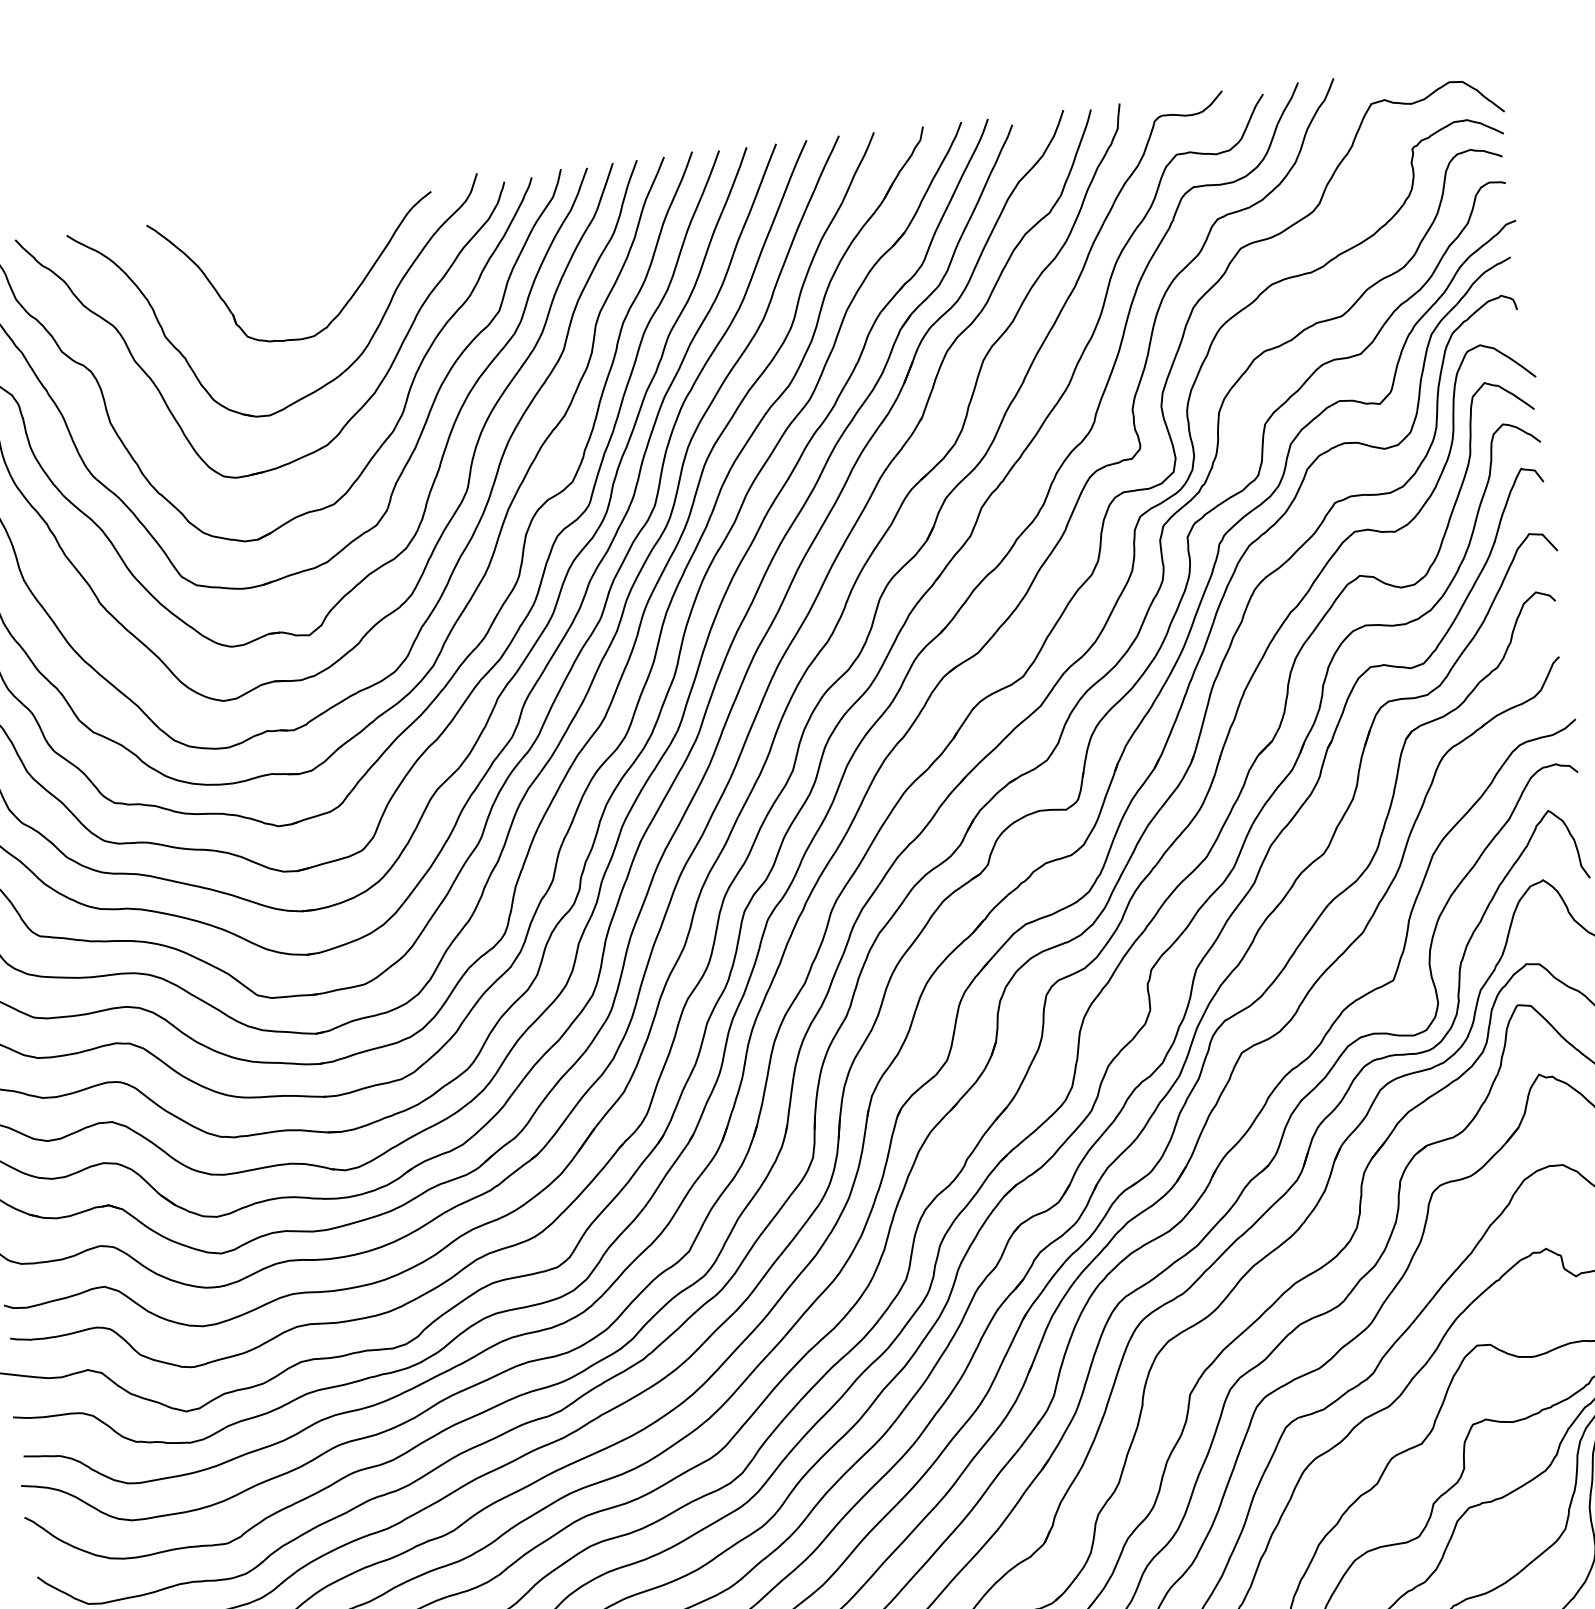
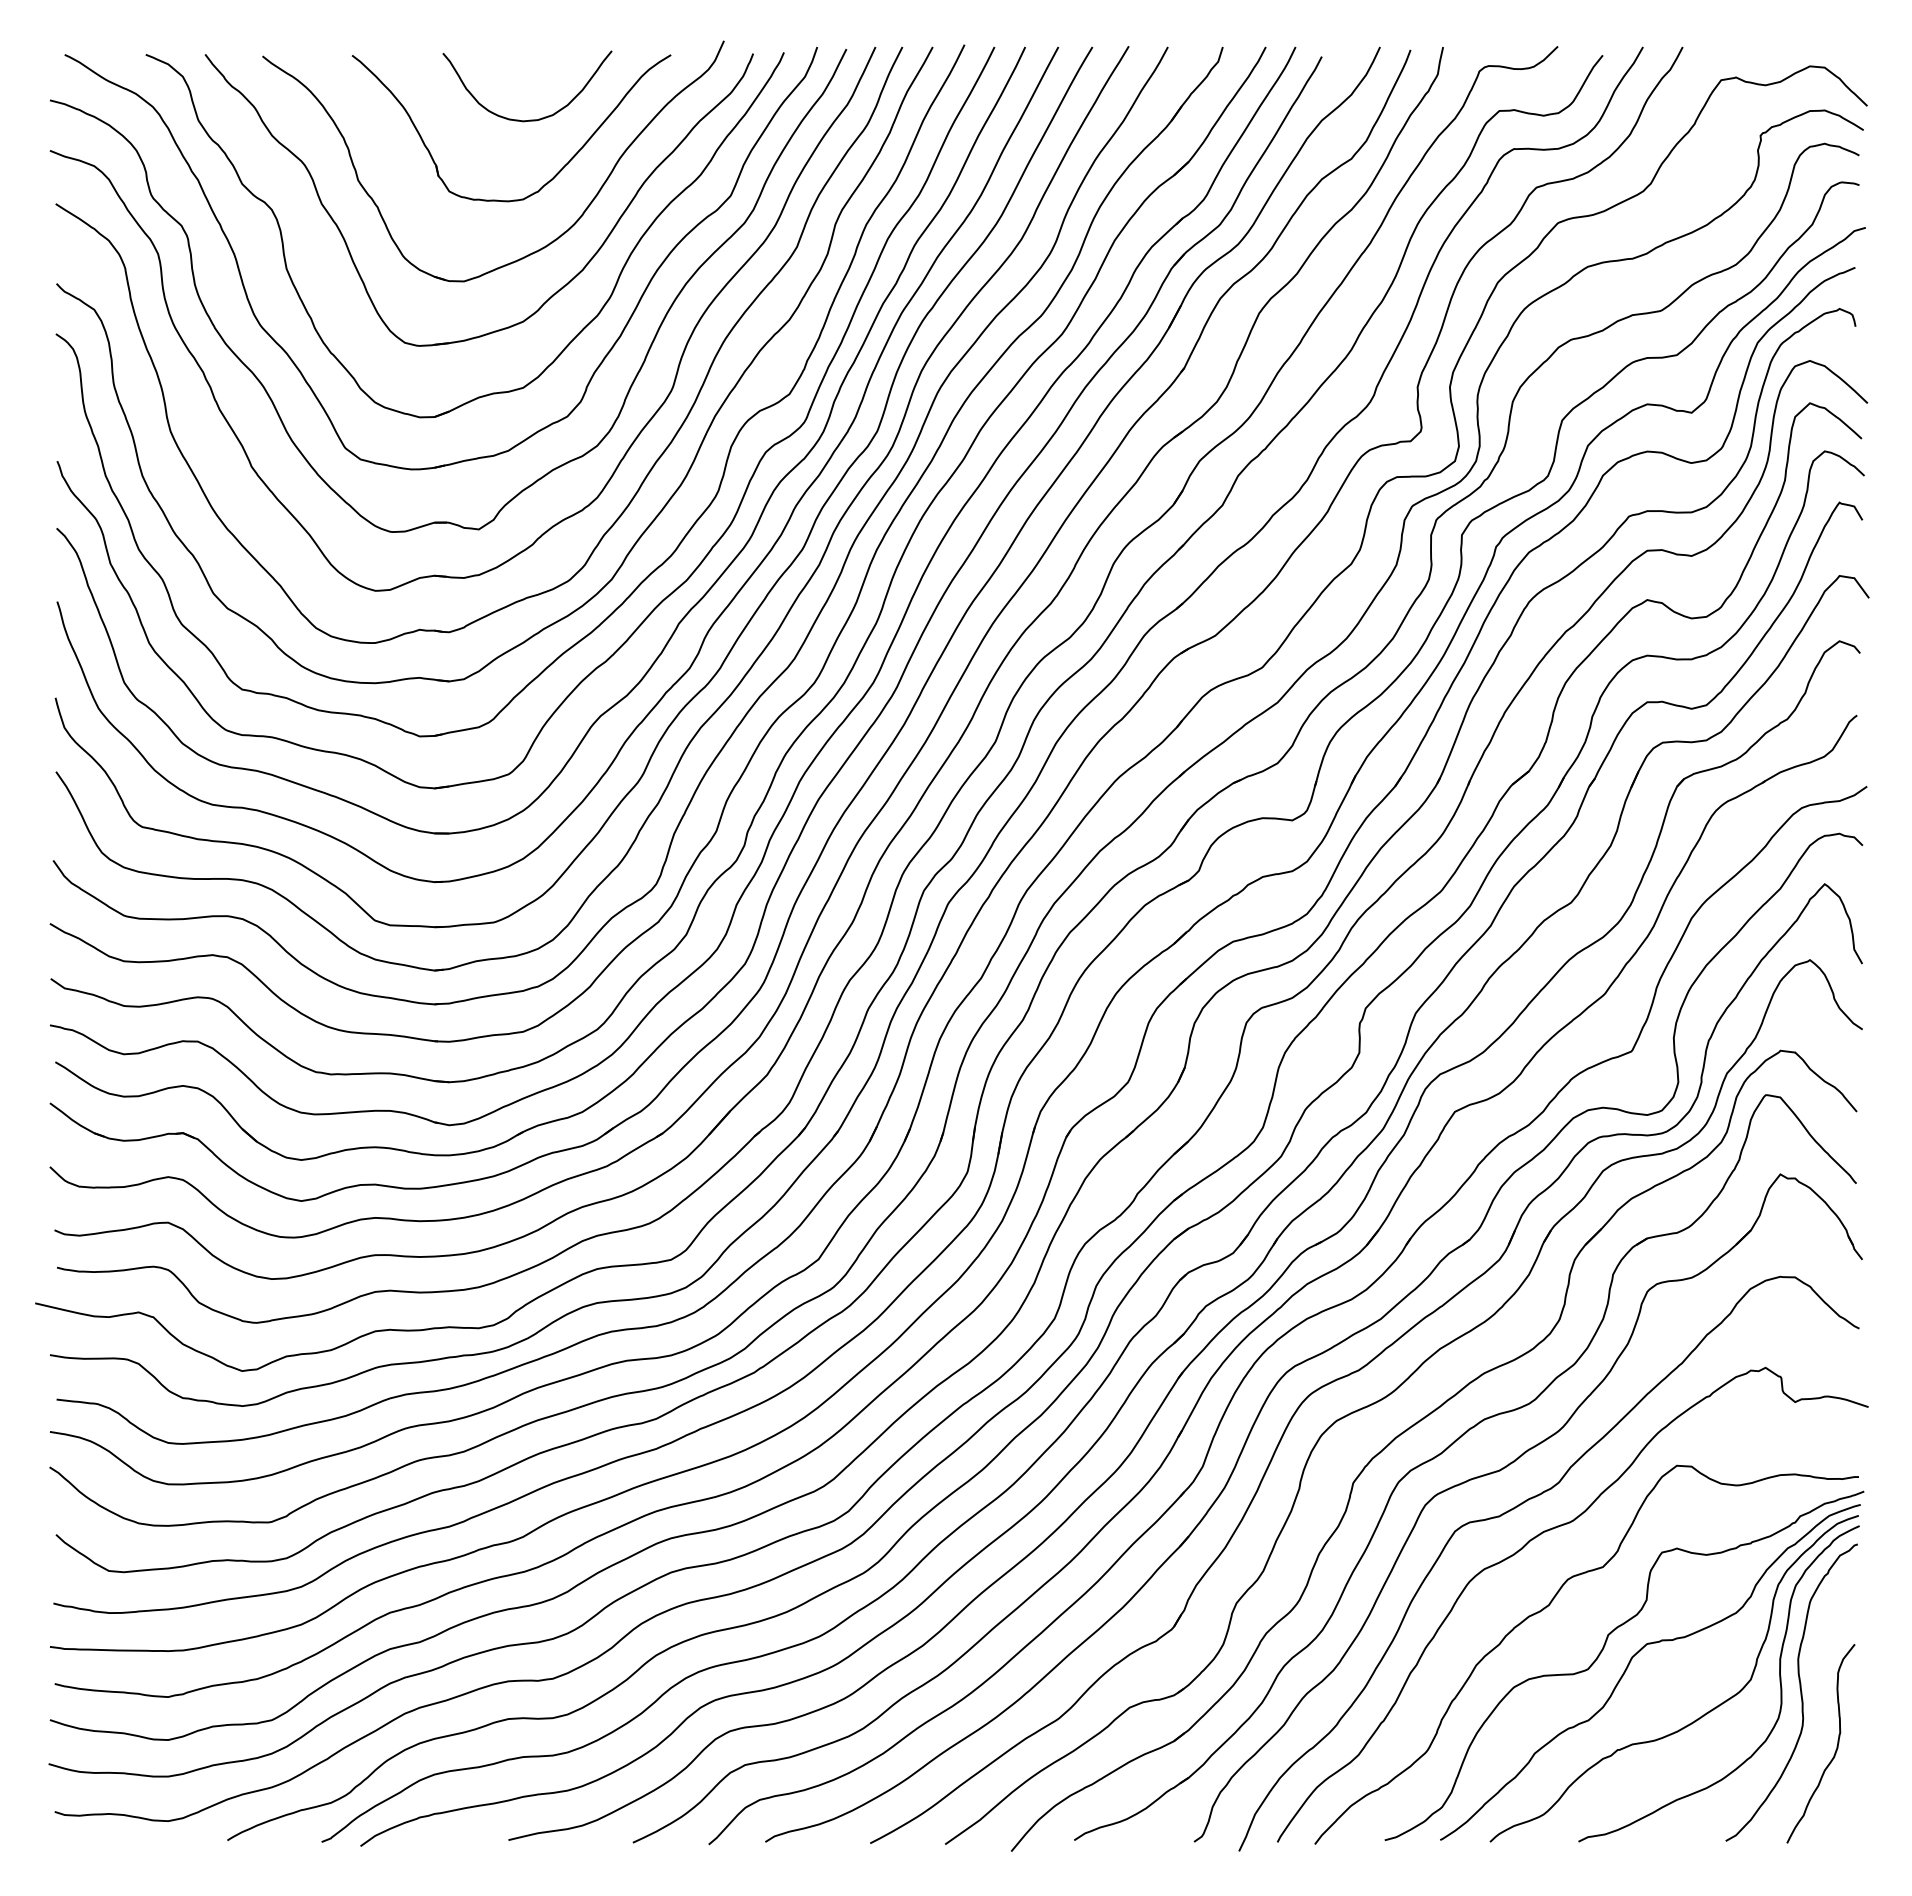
curve: (311, 264) -> (529, 119), added

